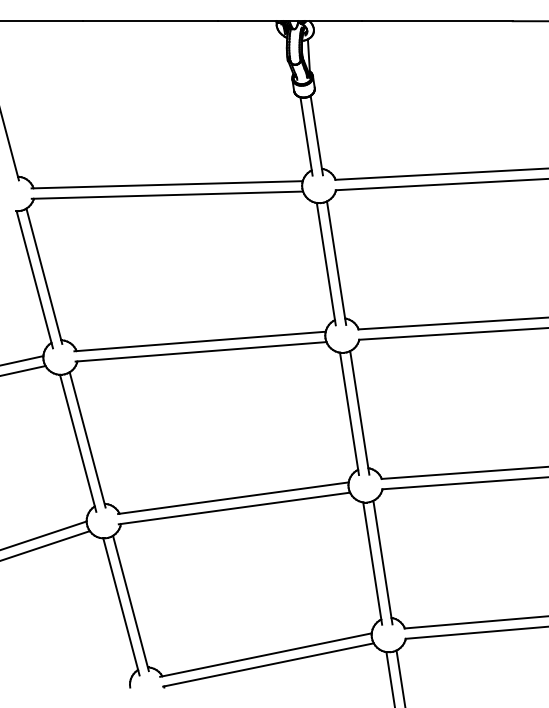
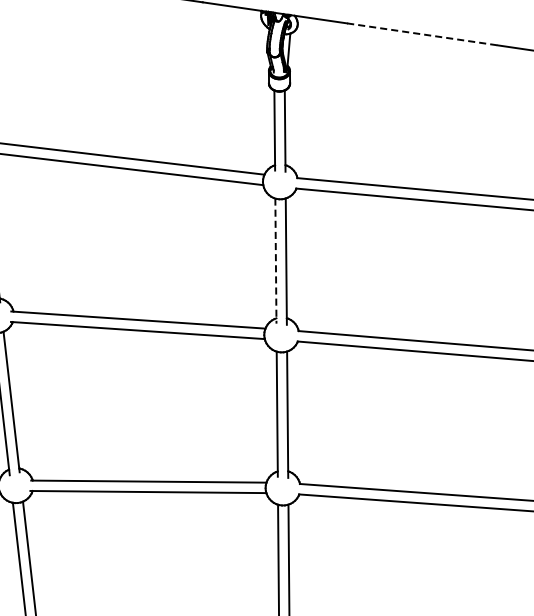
line: (437, 21) -> (422, 34), solid -> dashed
line: (326, 264) -> (276, 261), solid -> dashed

